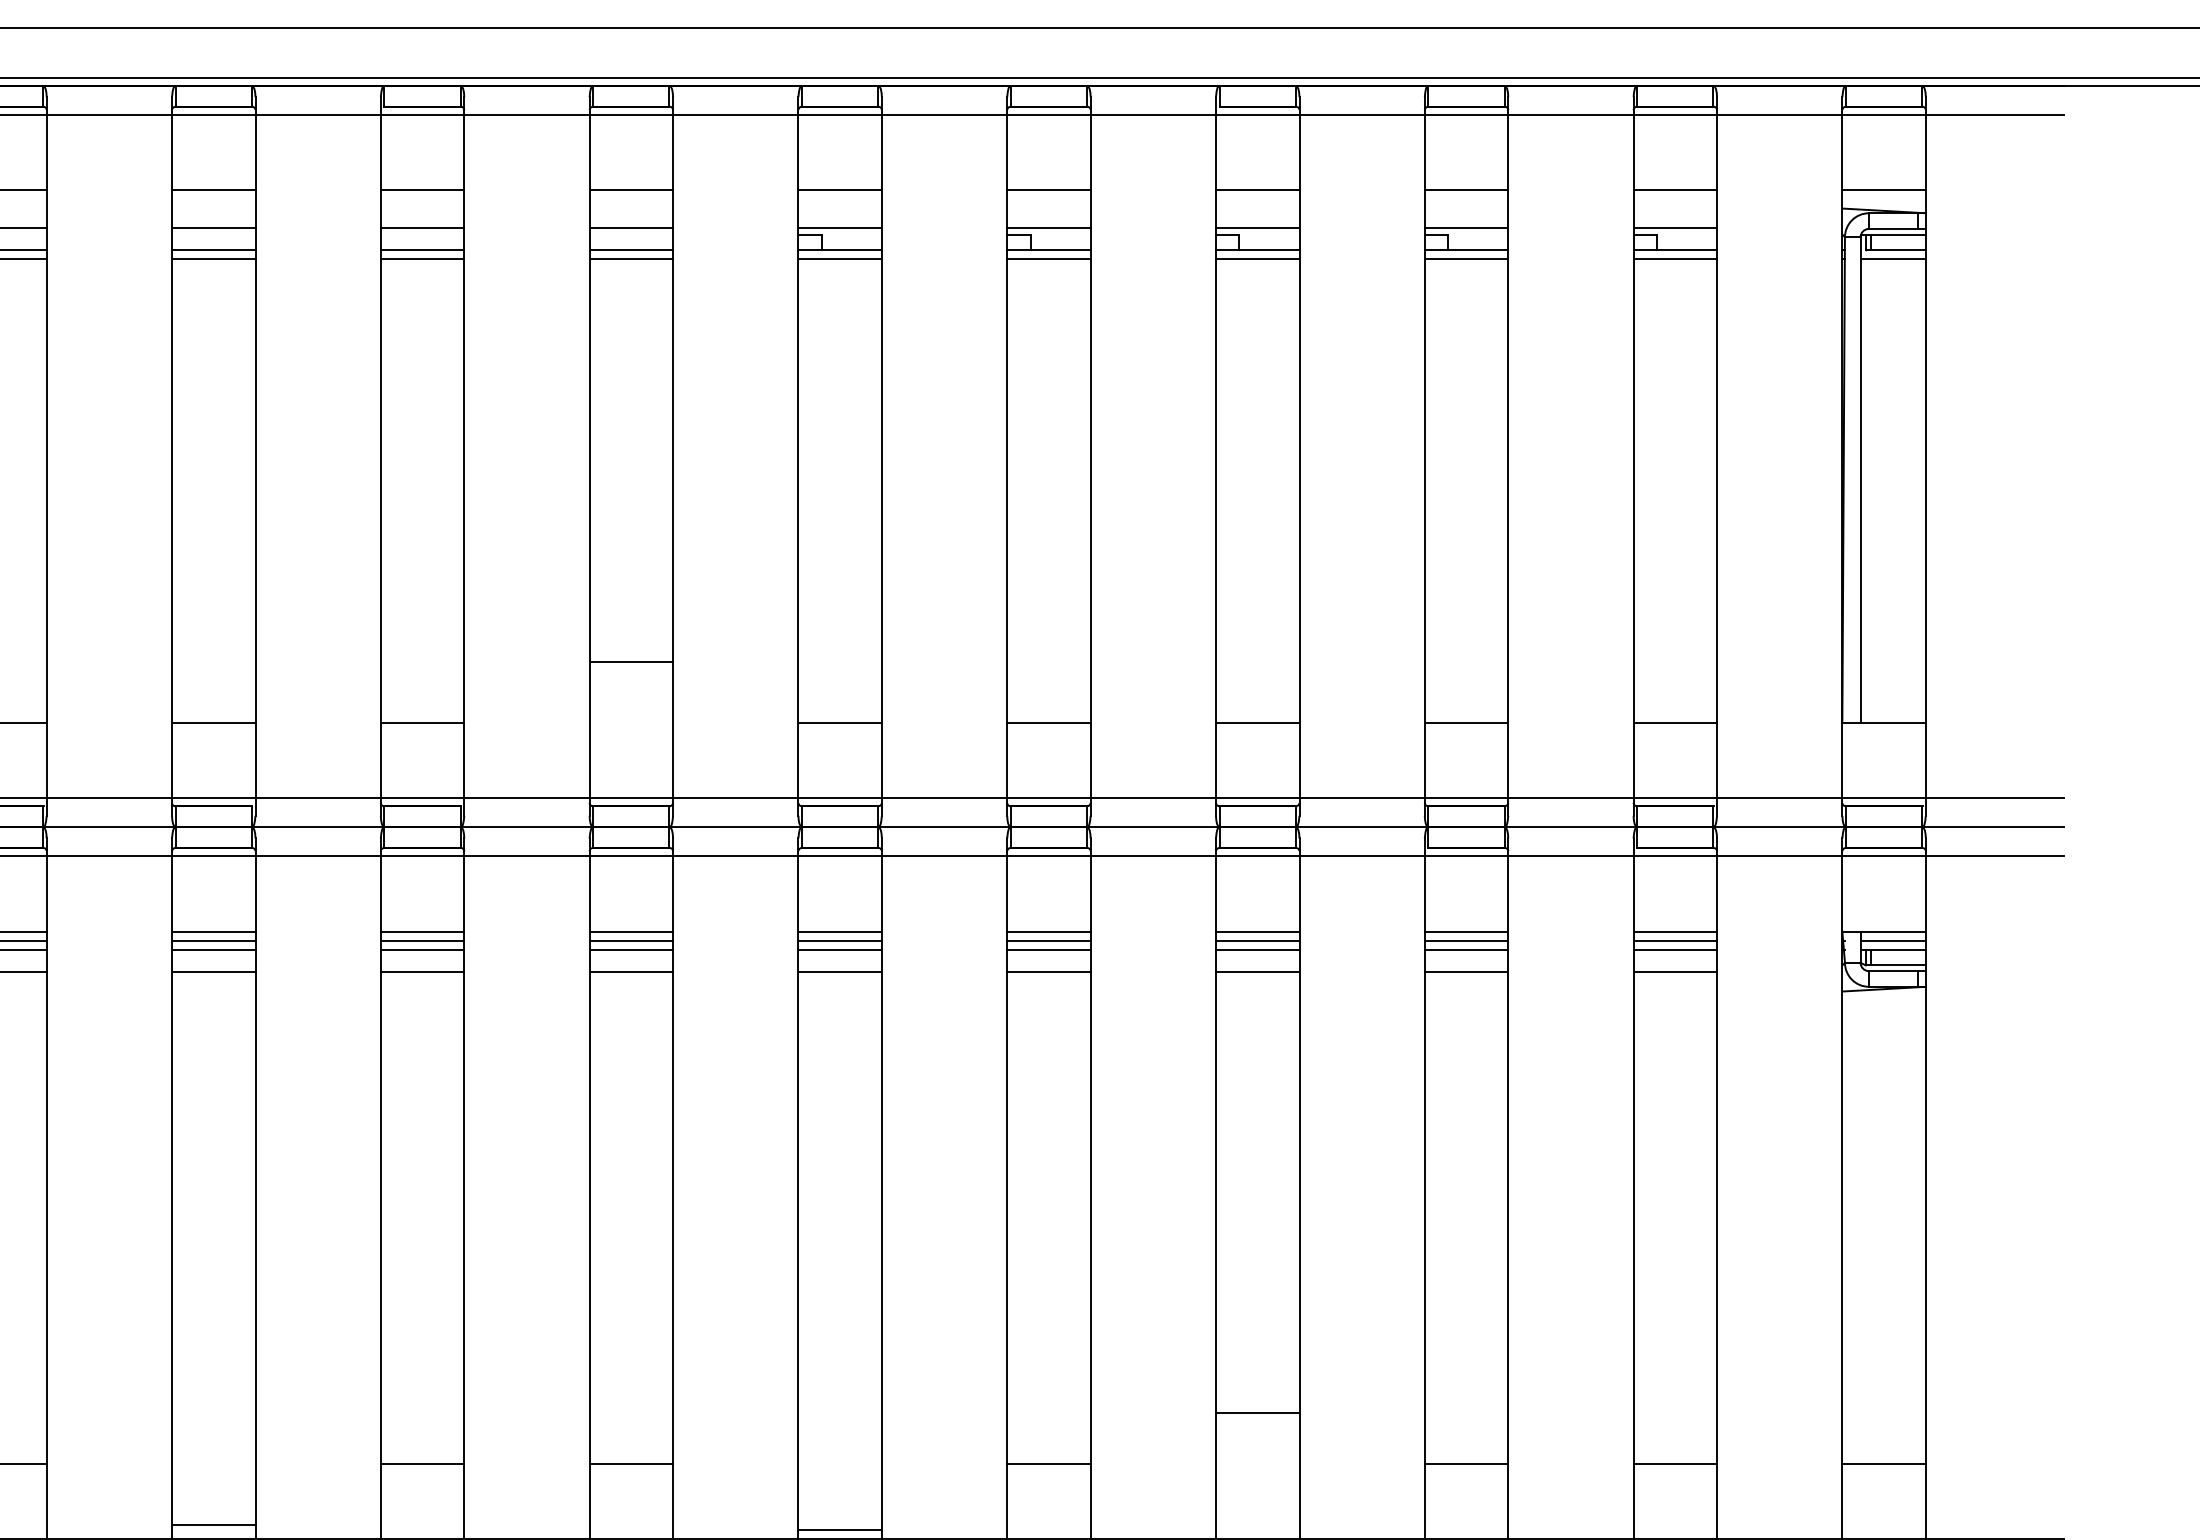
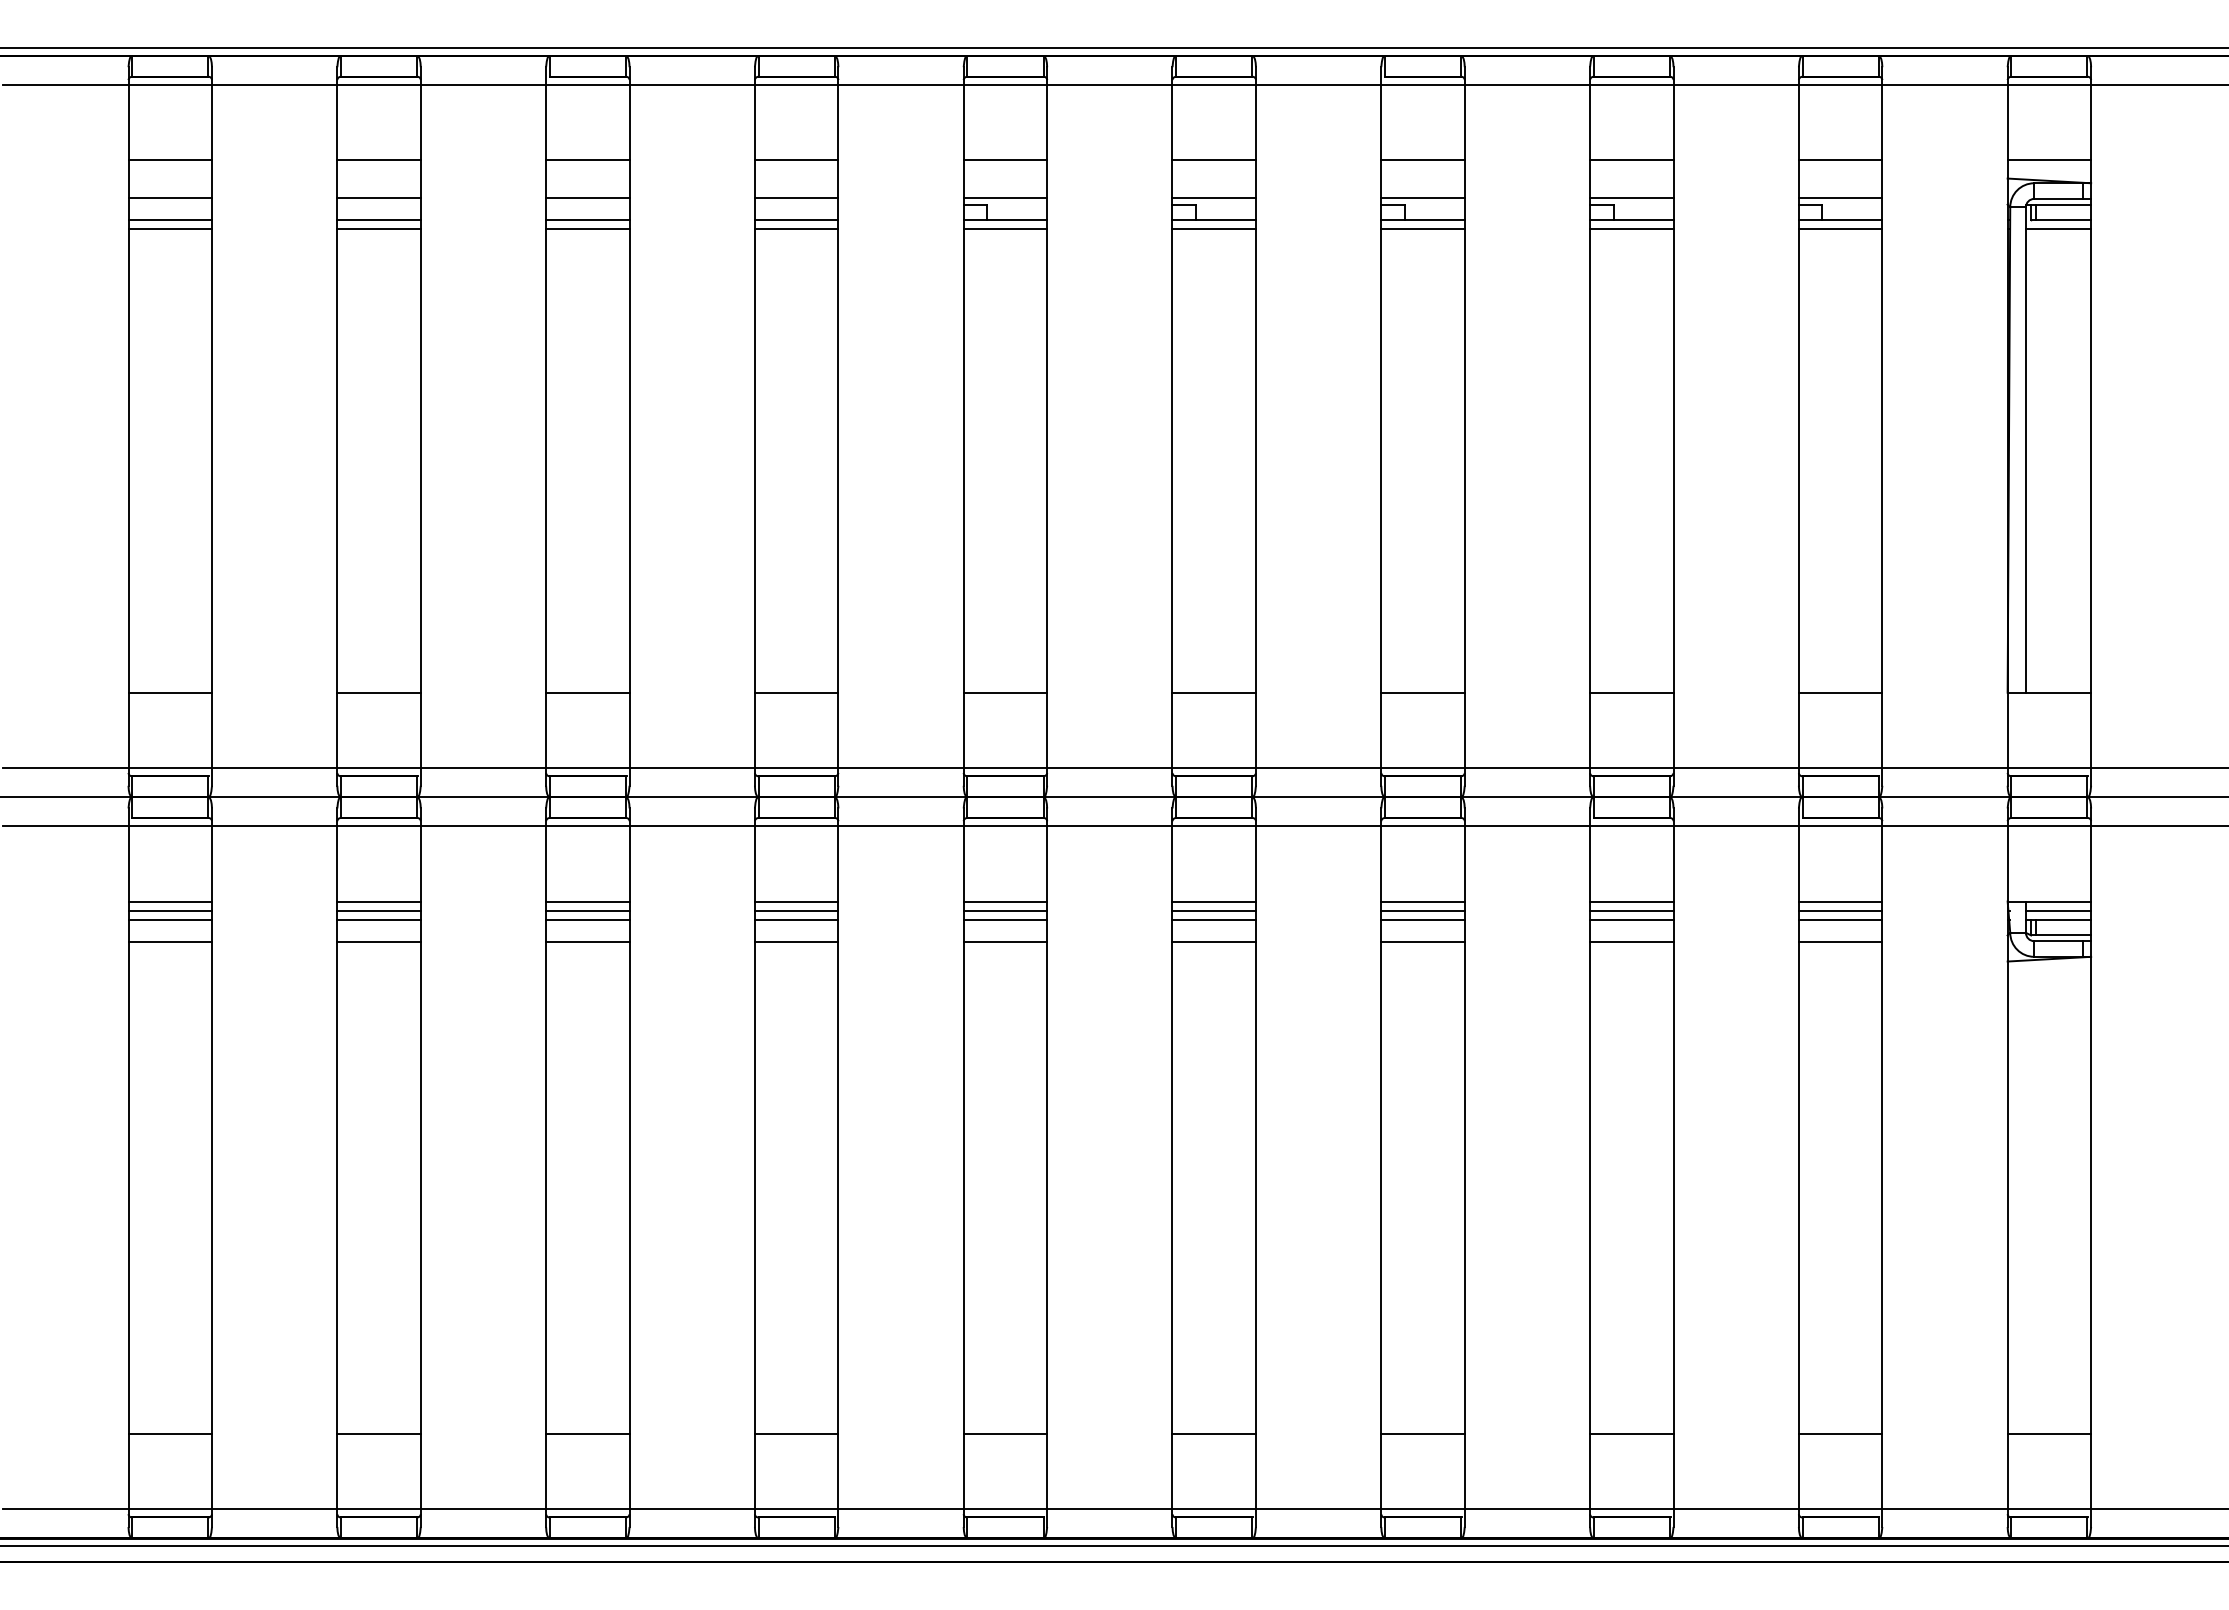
line: (631, 661) -> (796, 692), moved
line: (1257, 1412) -> (1422, 1433), moved
line: (213, 1524) -> (378, 1433), moved
line: (840, 1529) -> (1005, 1433), moved

